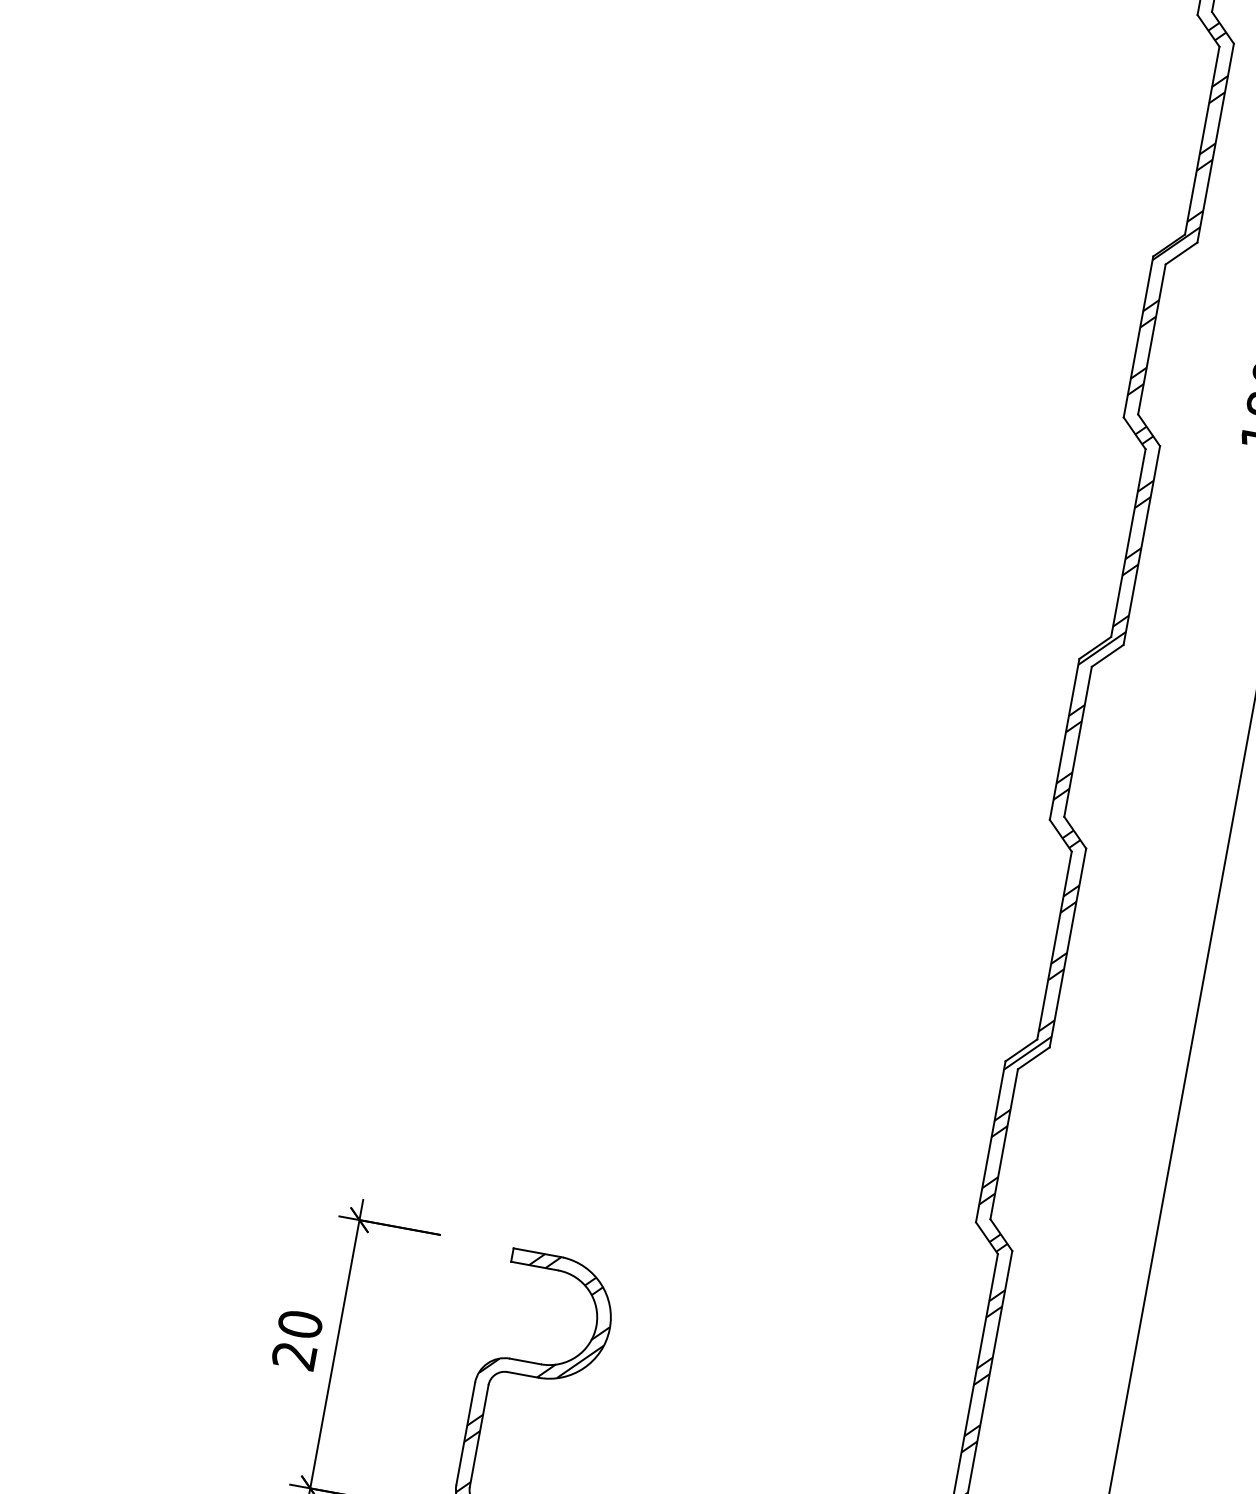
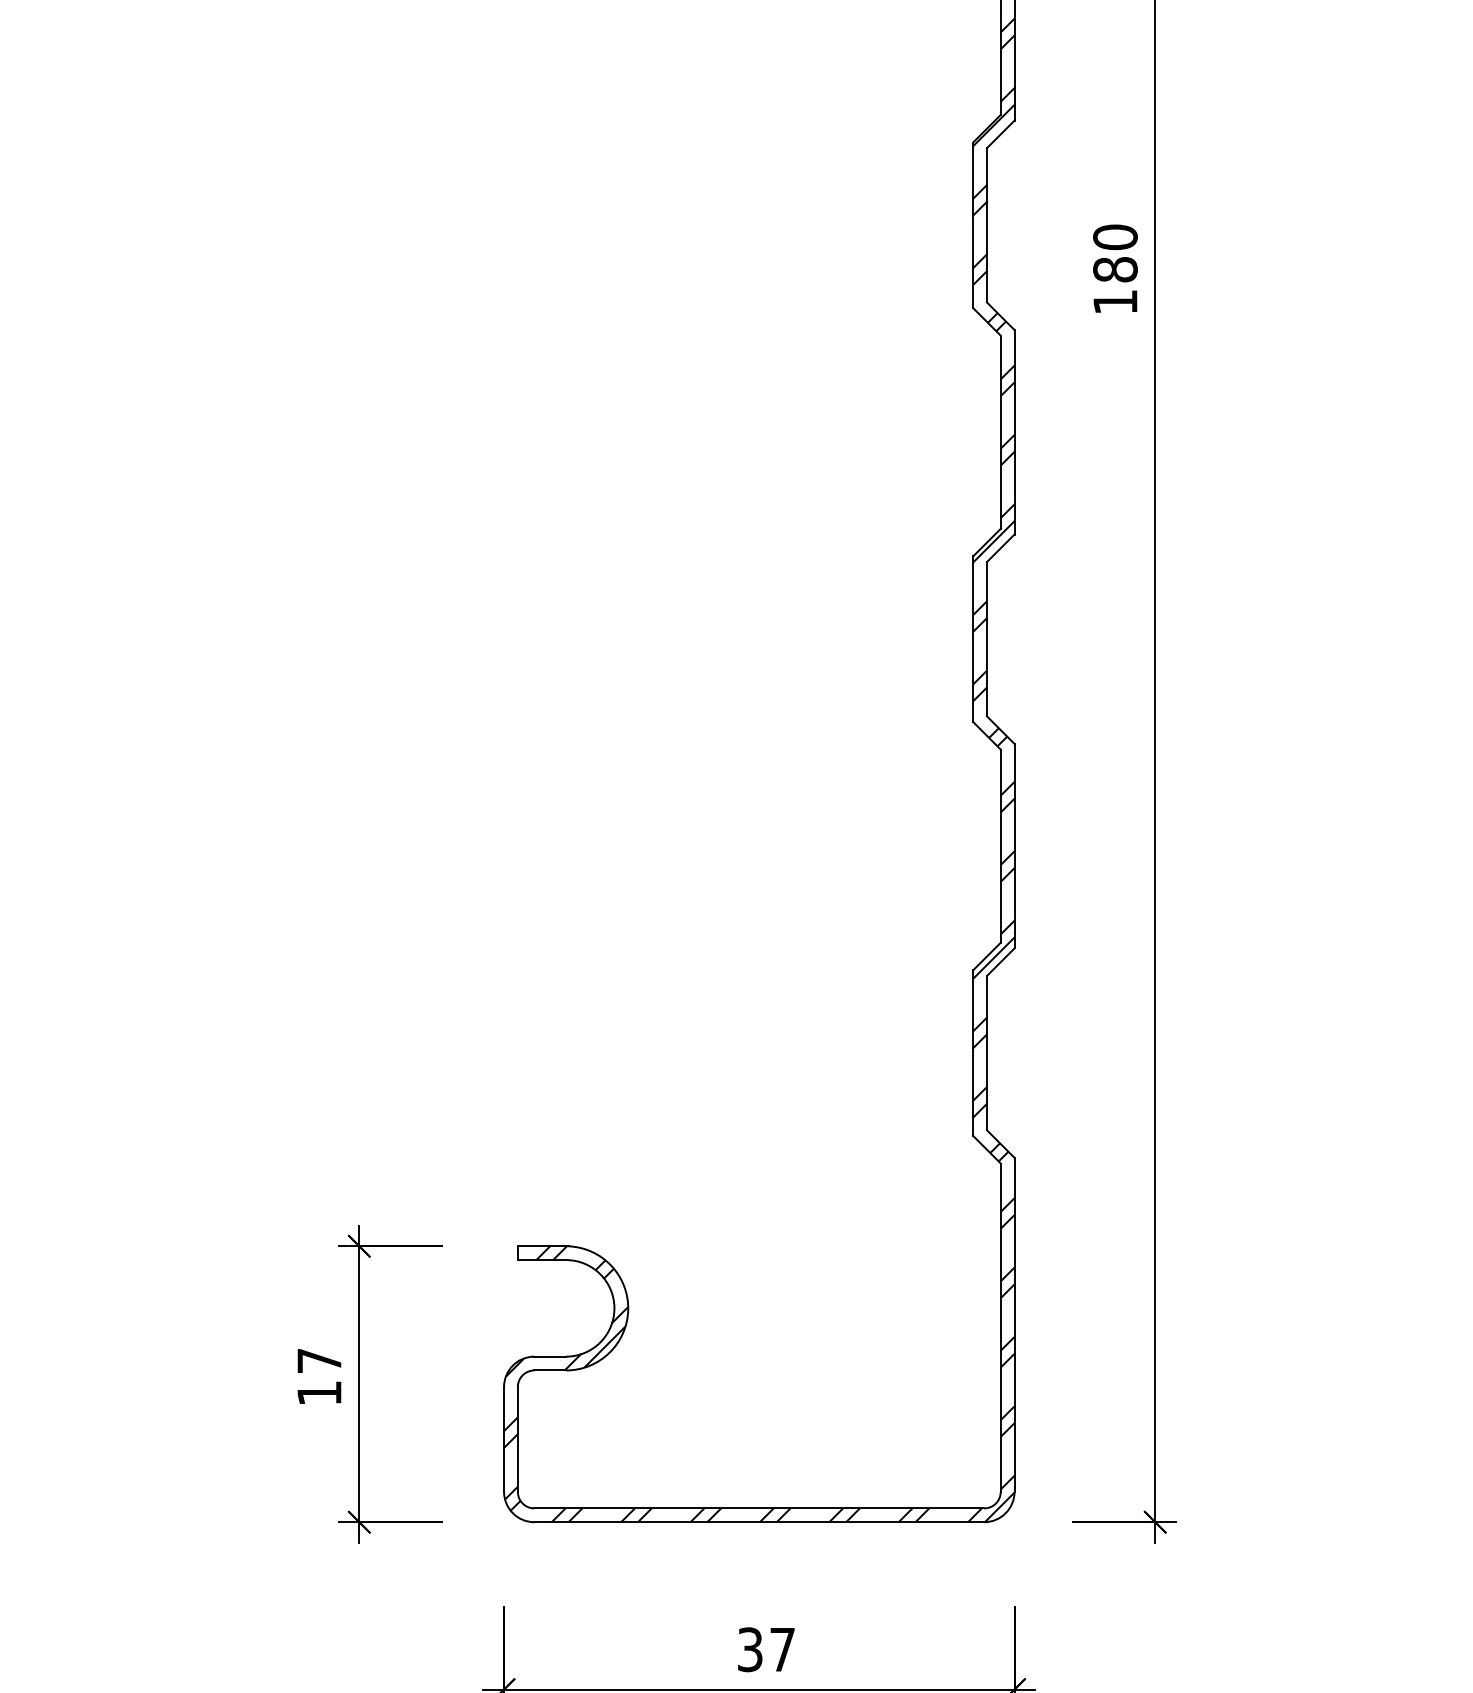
text: (297, 1339) -> (319, 1376), 20 -> 17

